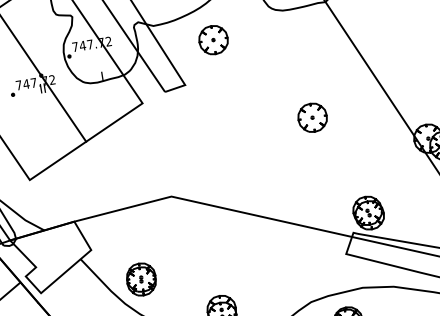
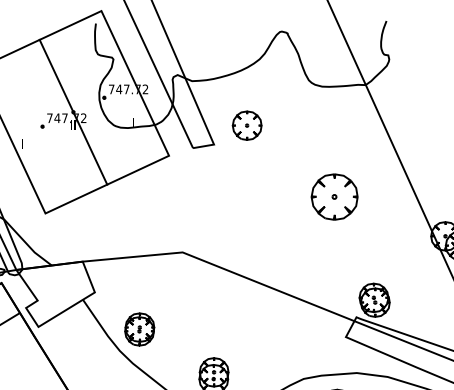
part: (212, 40) -> (246, 125), moved
part: (312, 118) -> (334, 197), size x1.6

